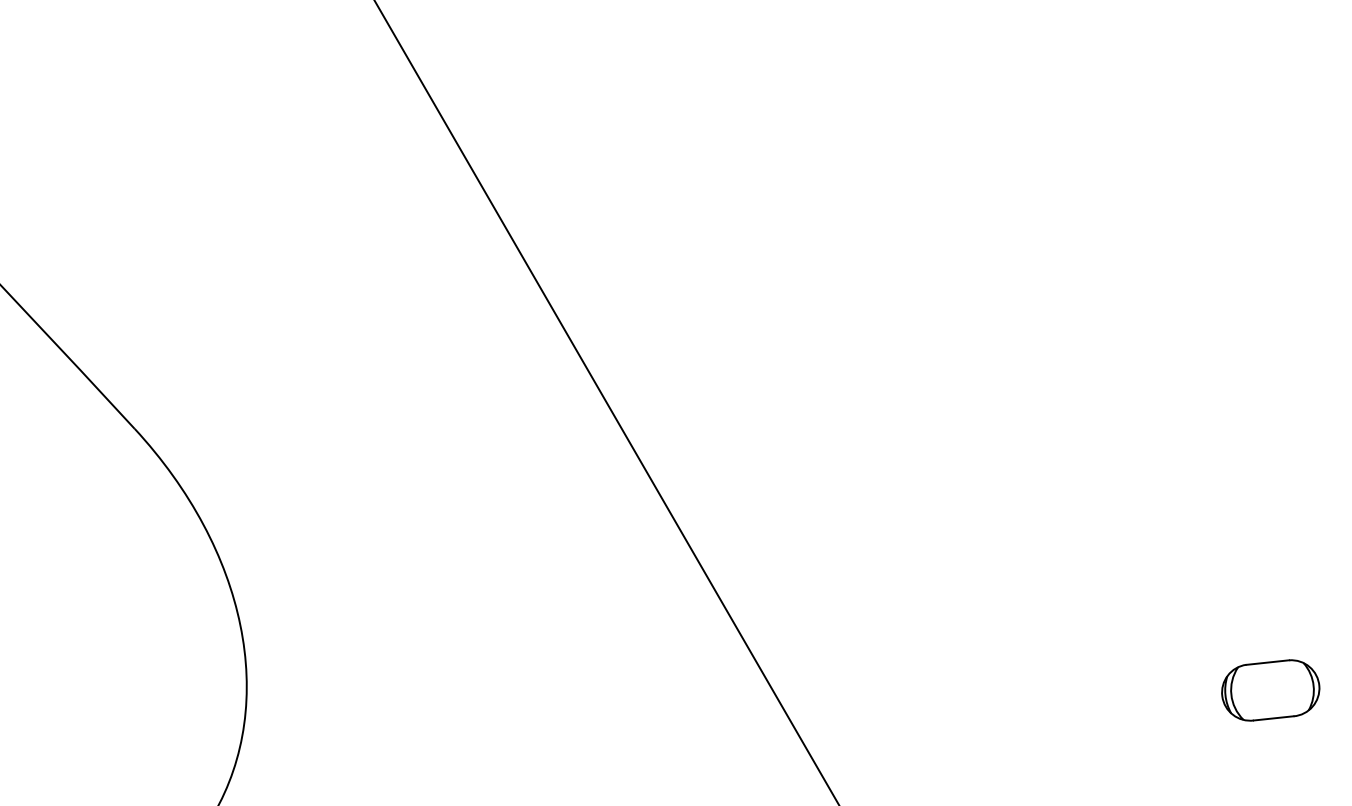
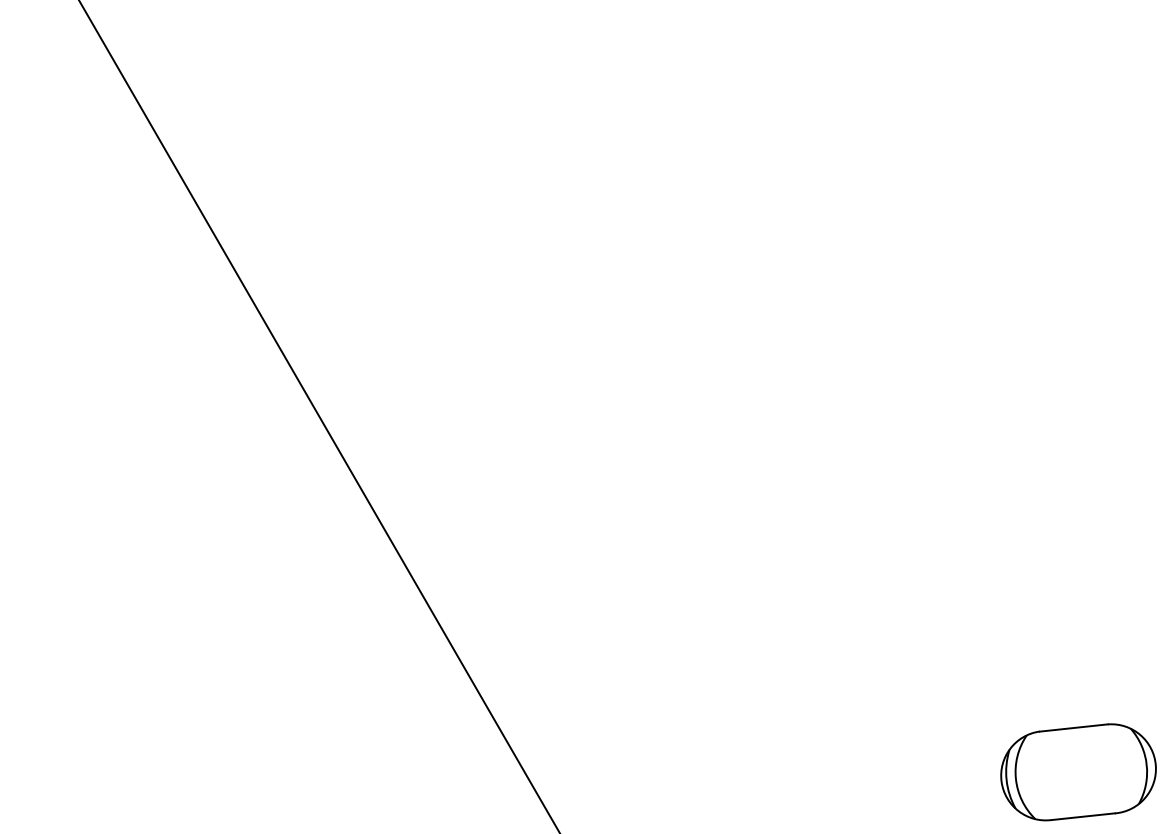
part: (1270, 690) -> (1078, 772), size x1.43

